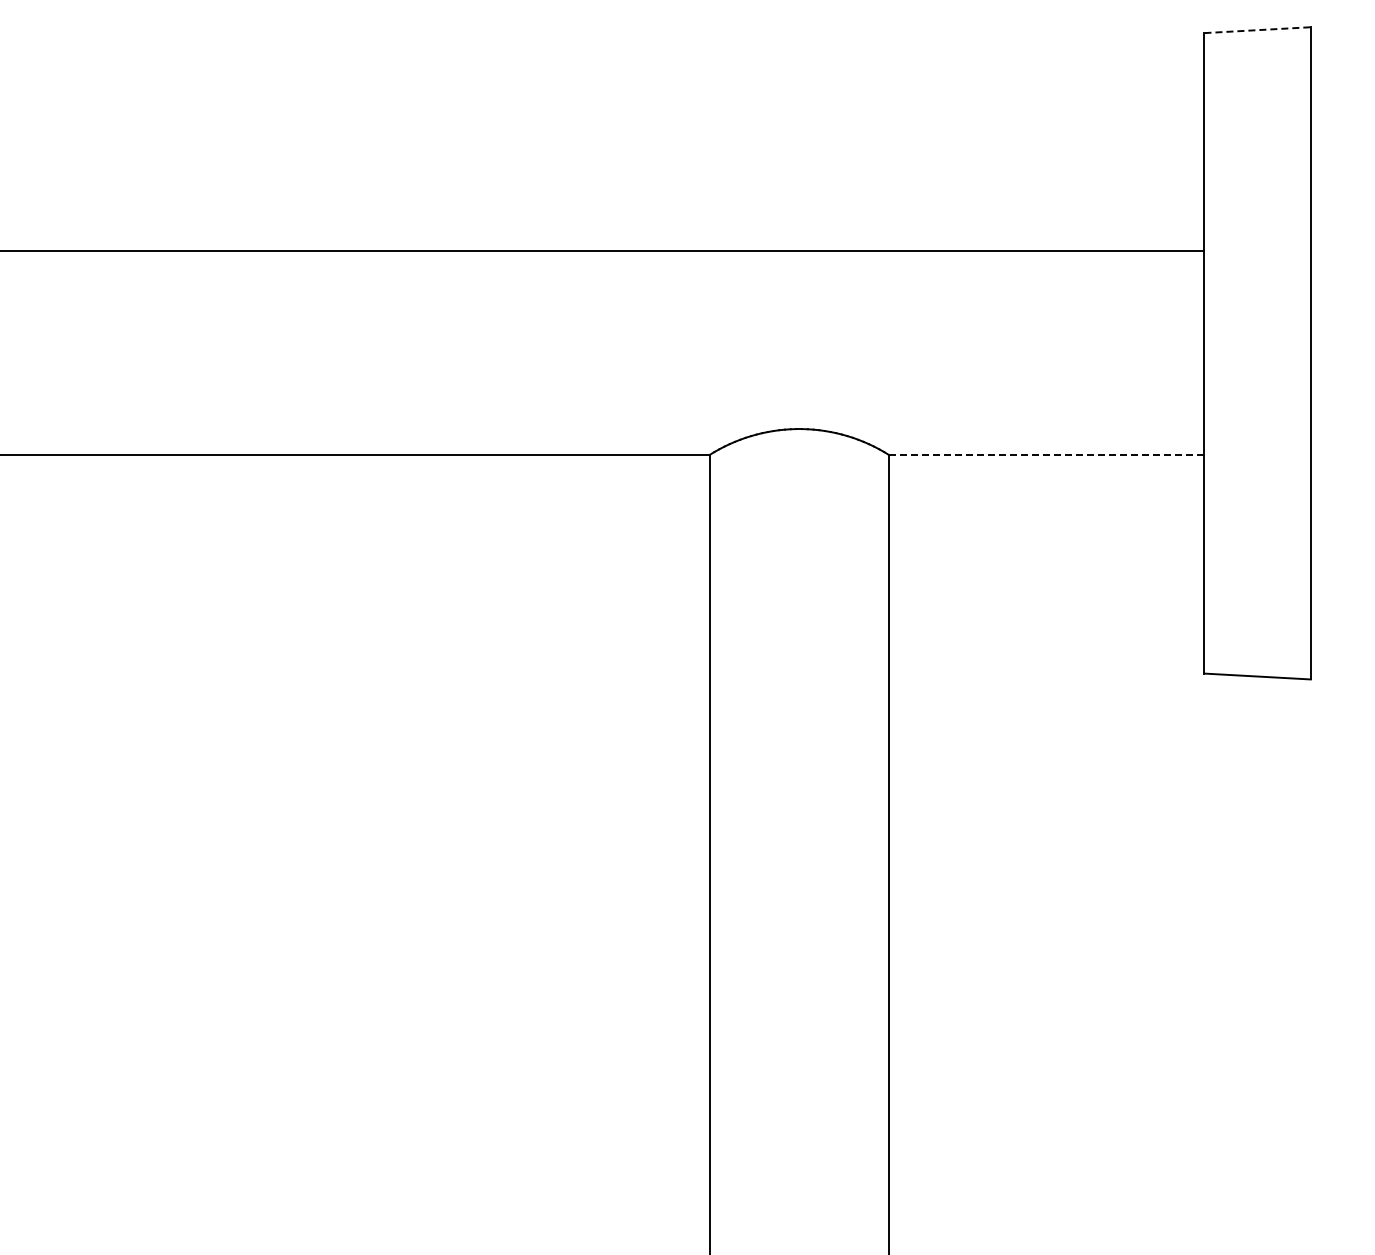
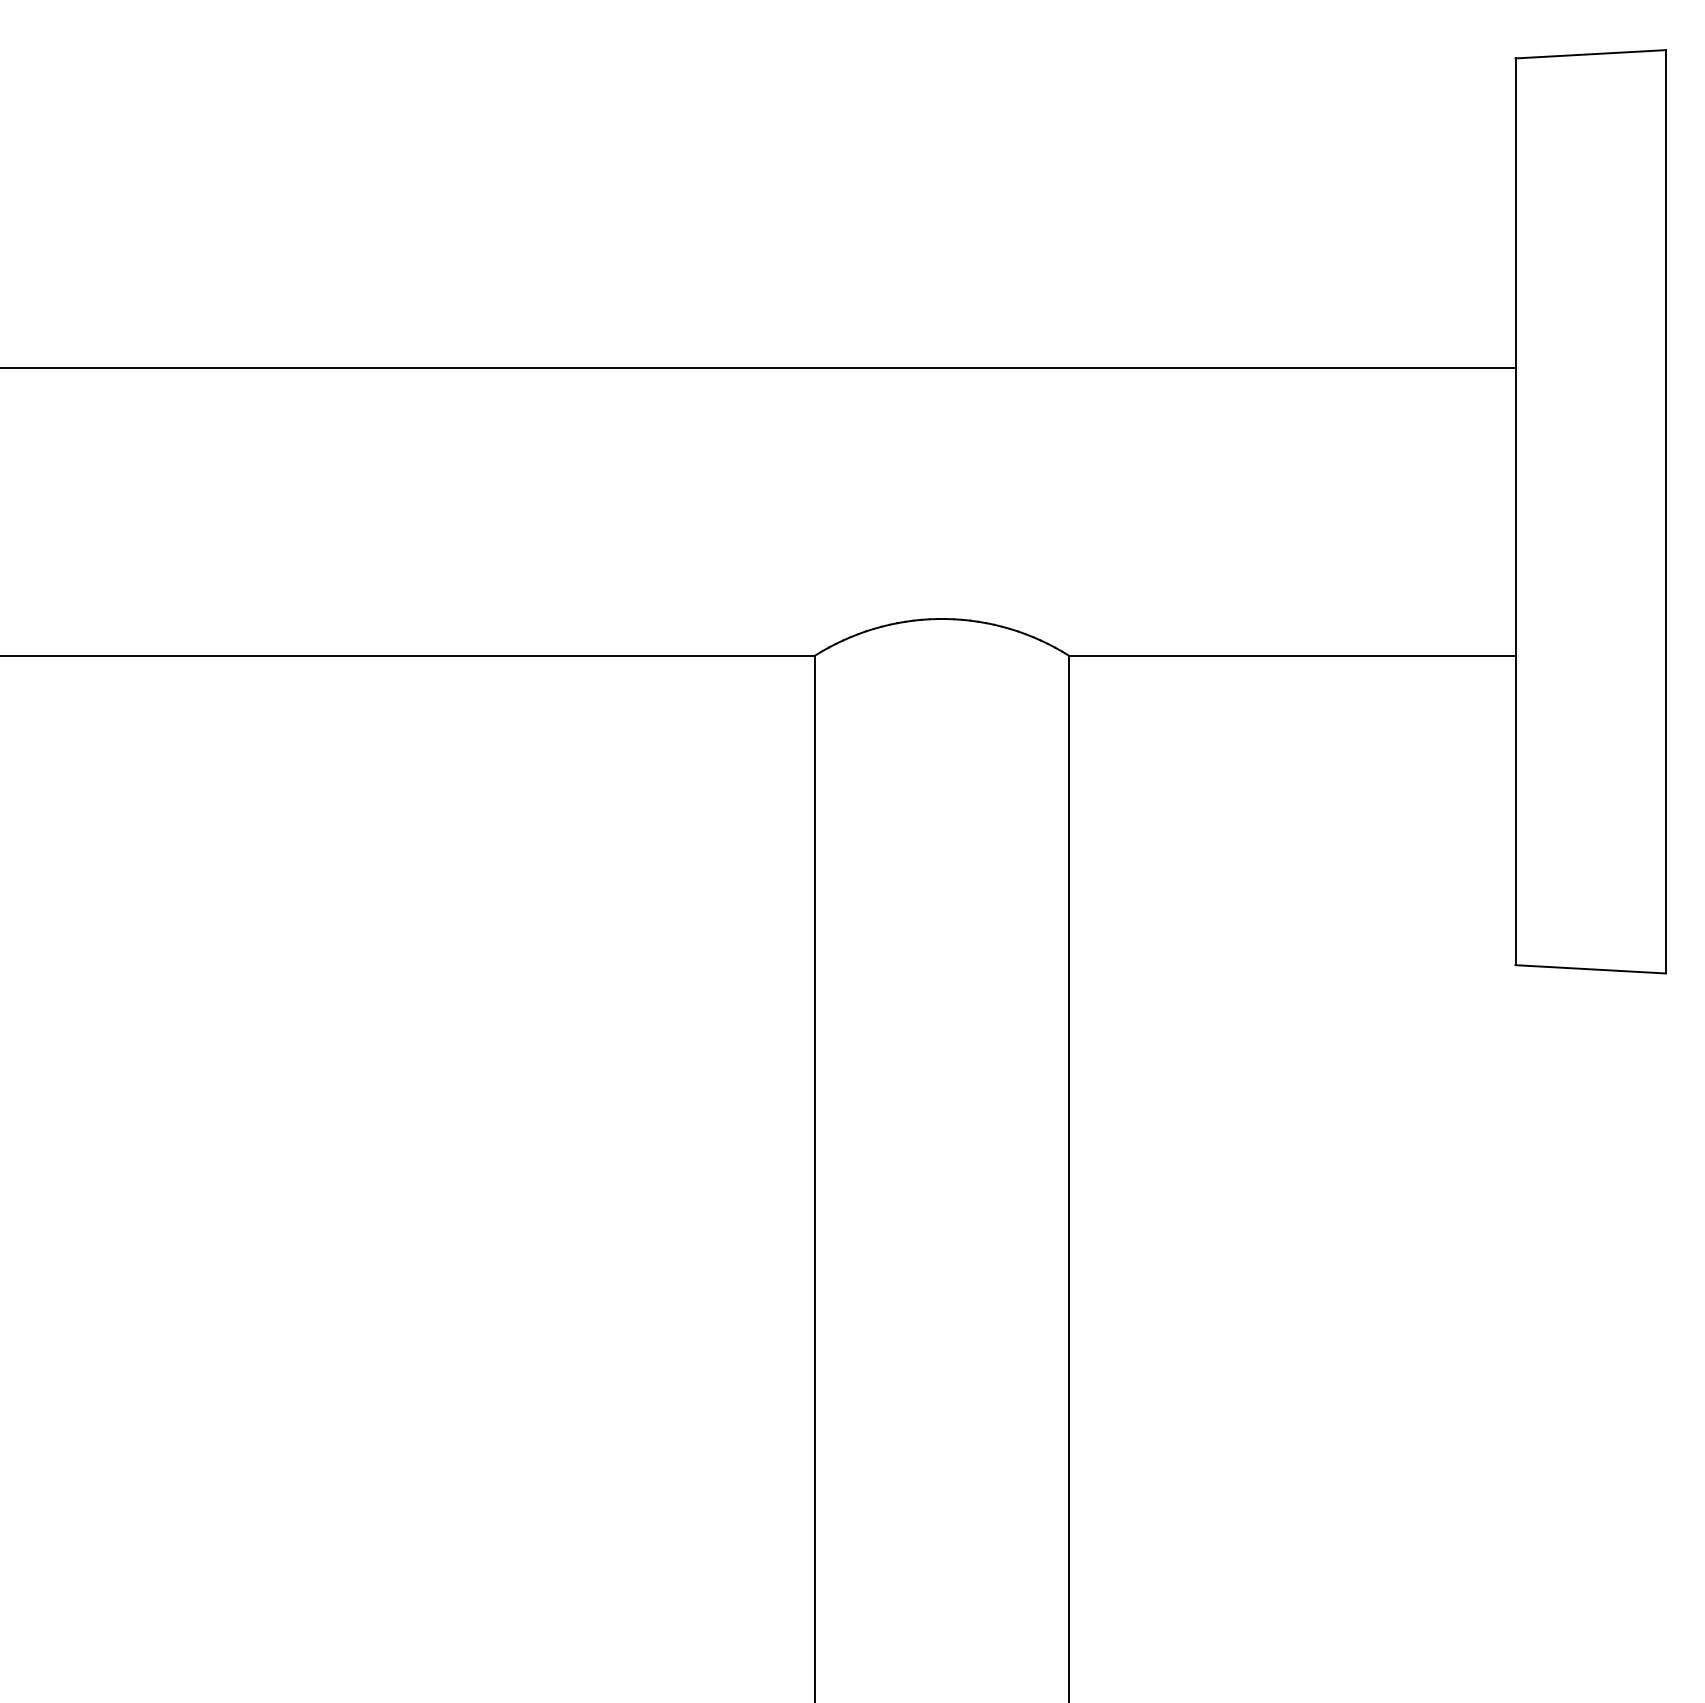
line: (1258, 30) -> (1592, 54), dashed -> solid
line: (1046, 455) -> (1291, 656), dashed -> solid

